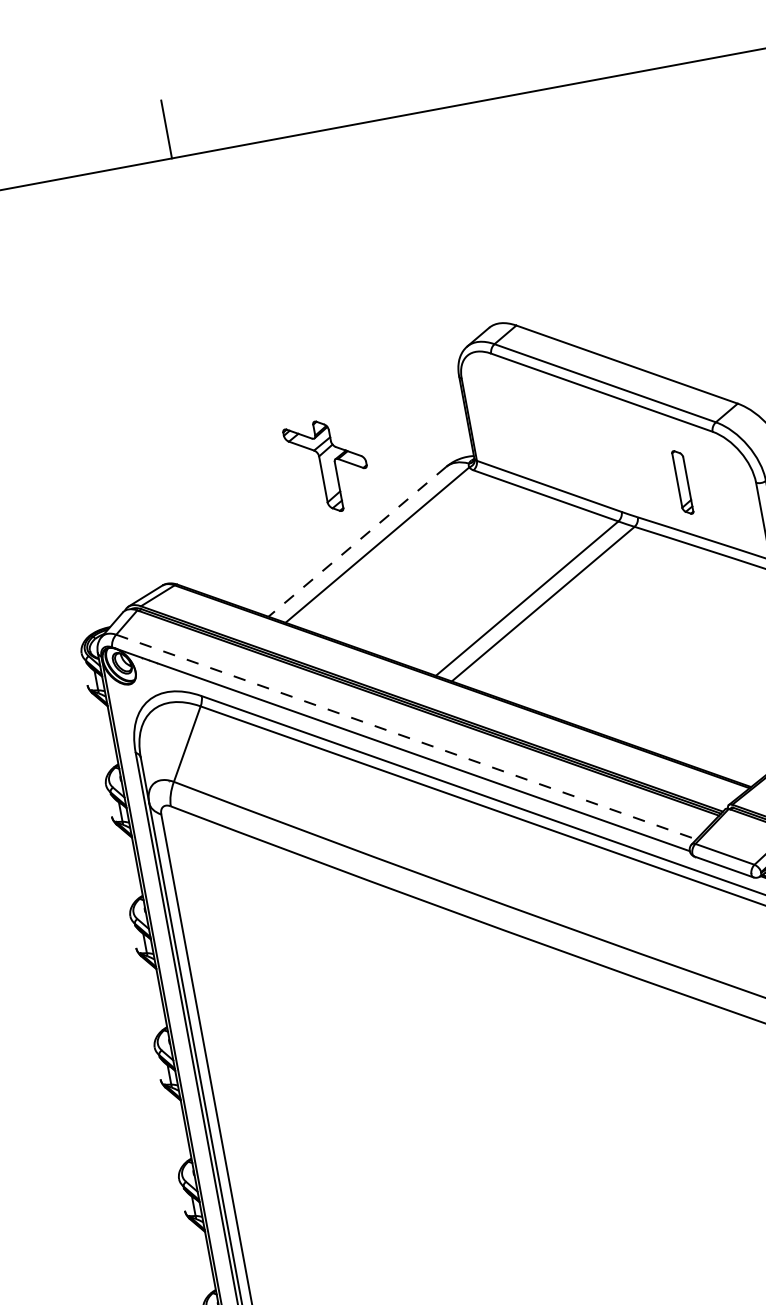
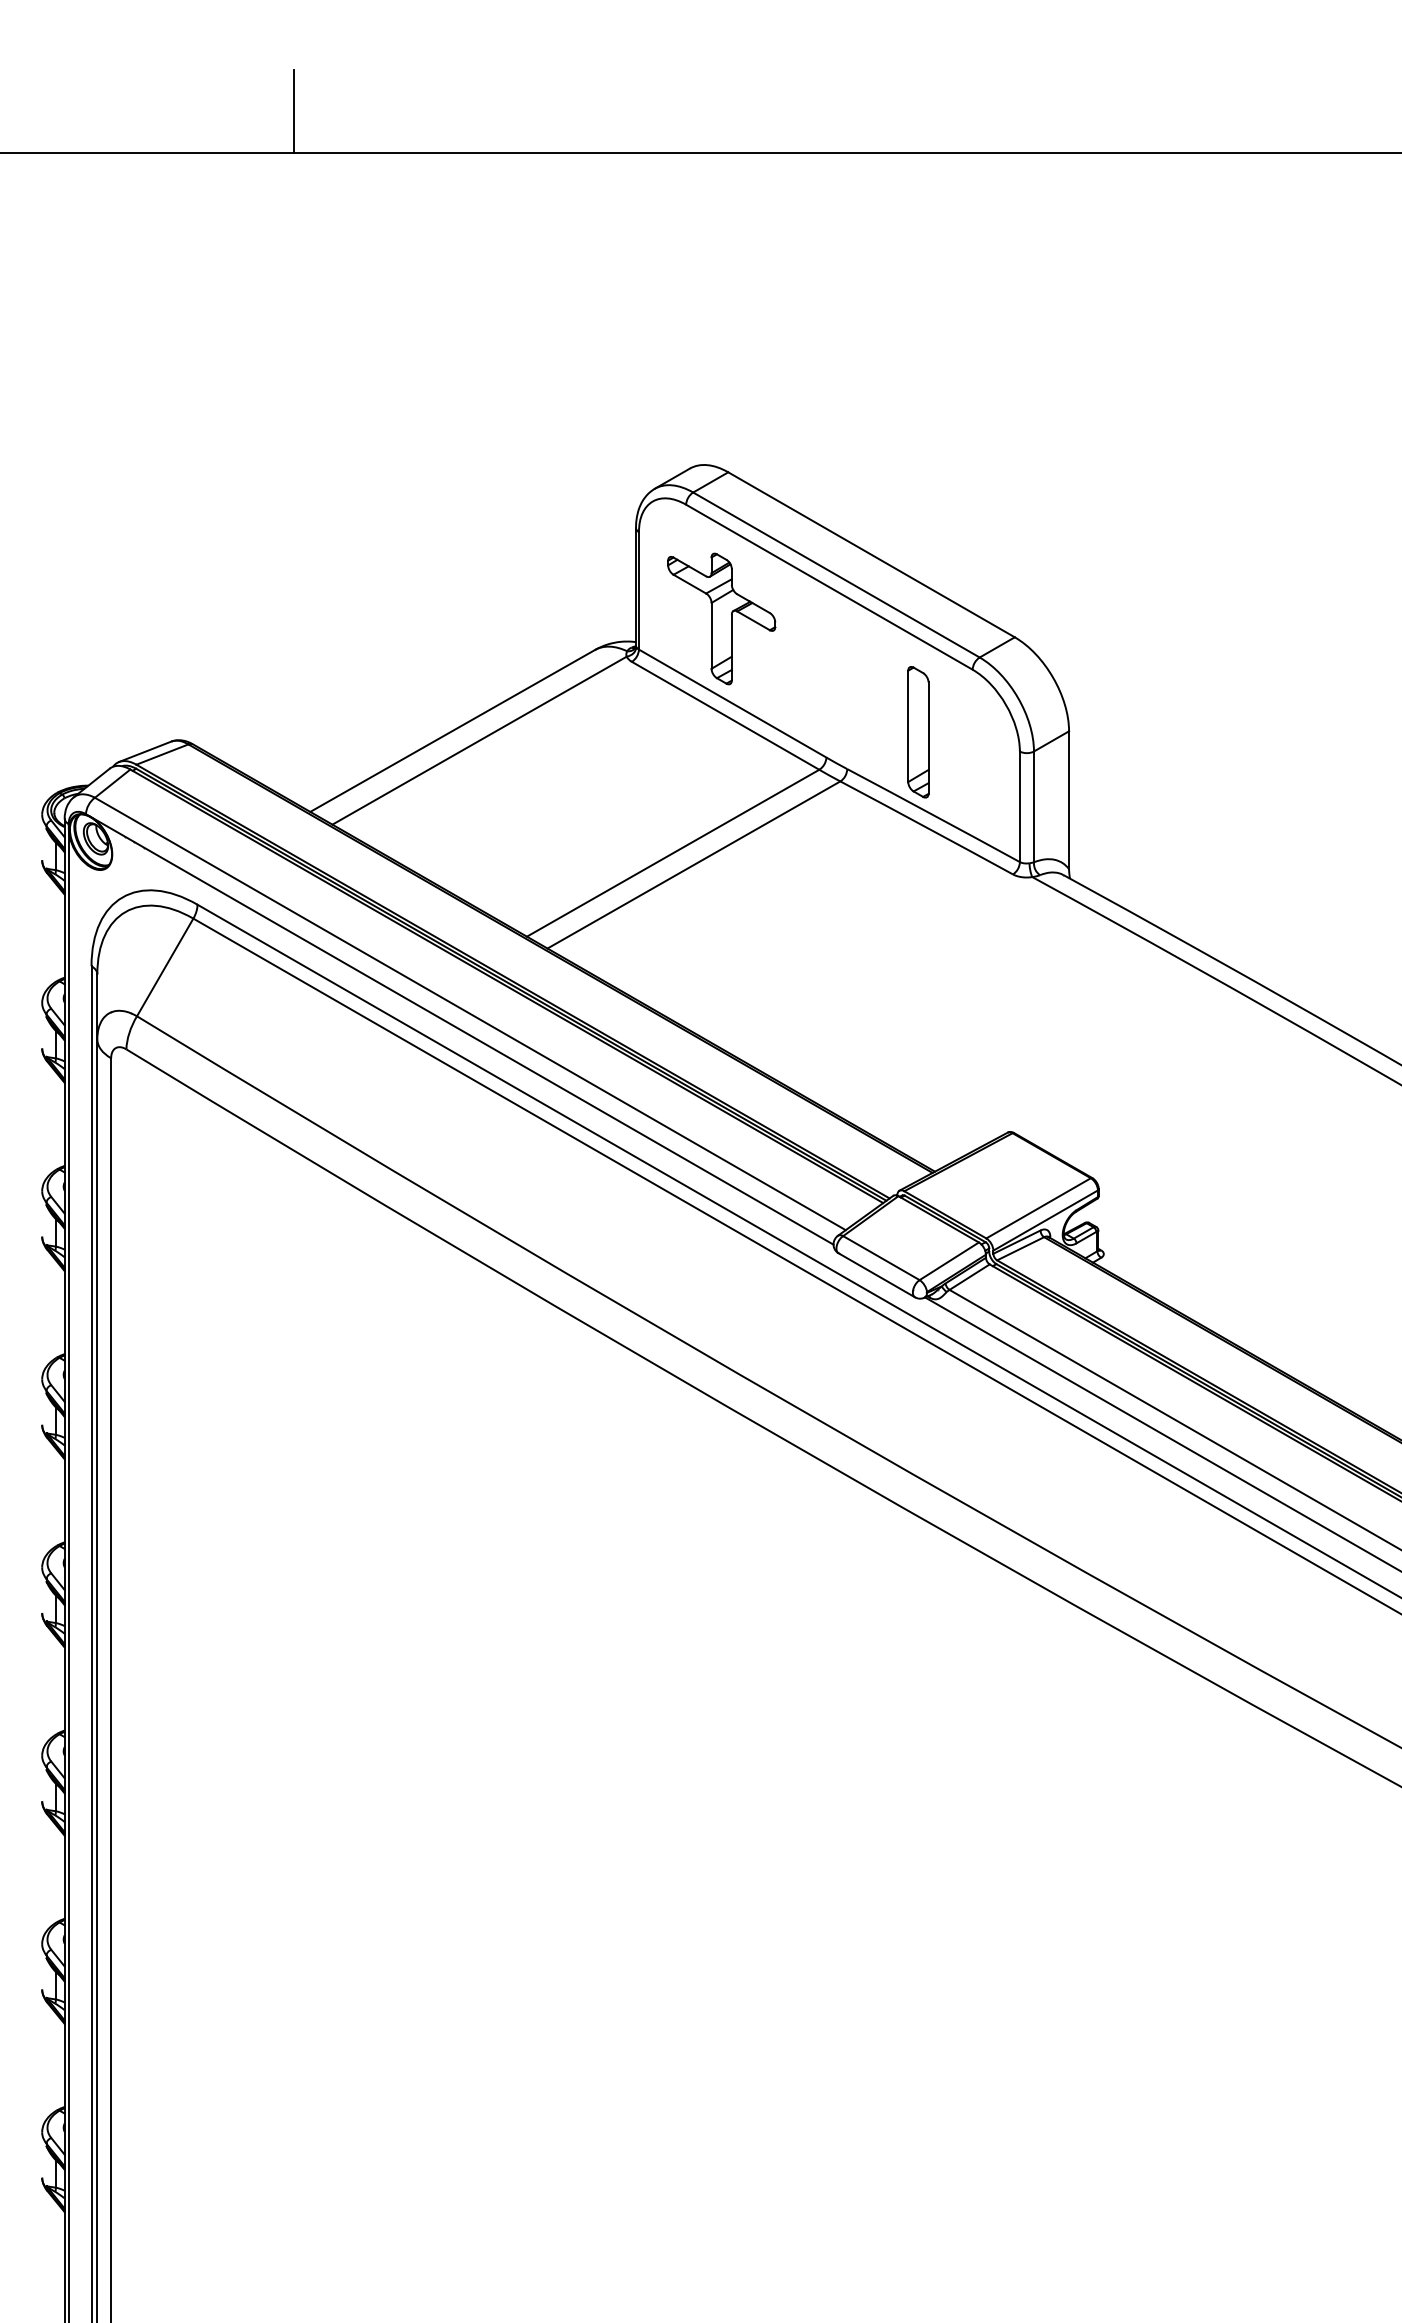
part: (328, 466) -> (721, 618), moved
part: (682, 482) -> (918, 732), size x1.43
line: (357, 541) -> (452, 730), dashed -> solid
line: (406, 737) -> (470, 1014), dashed -> solid

